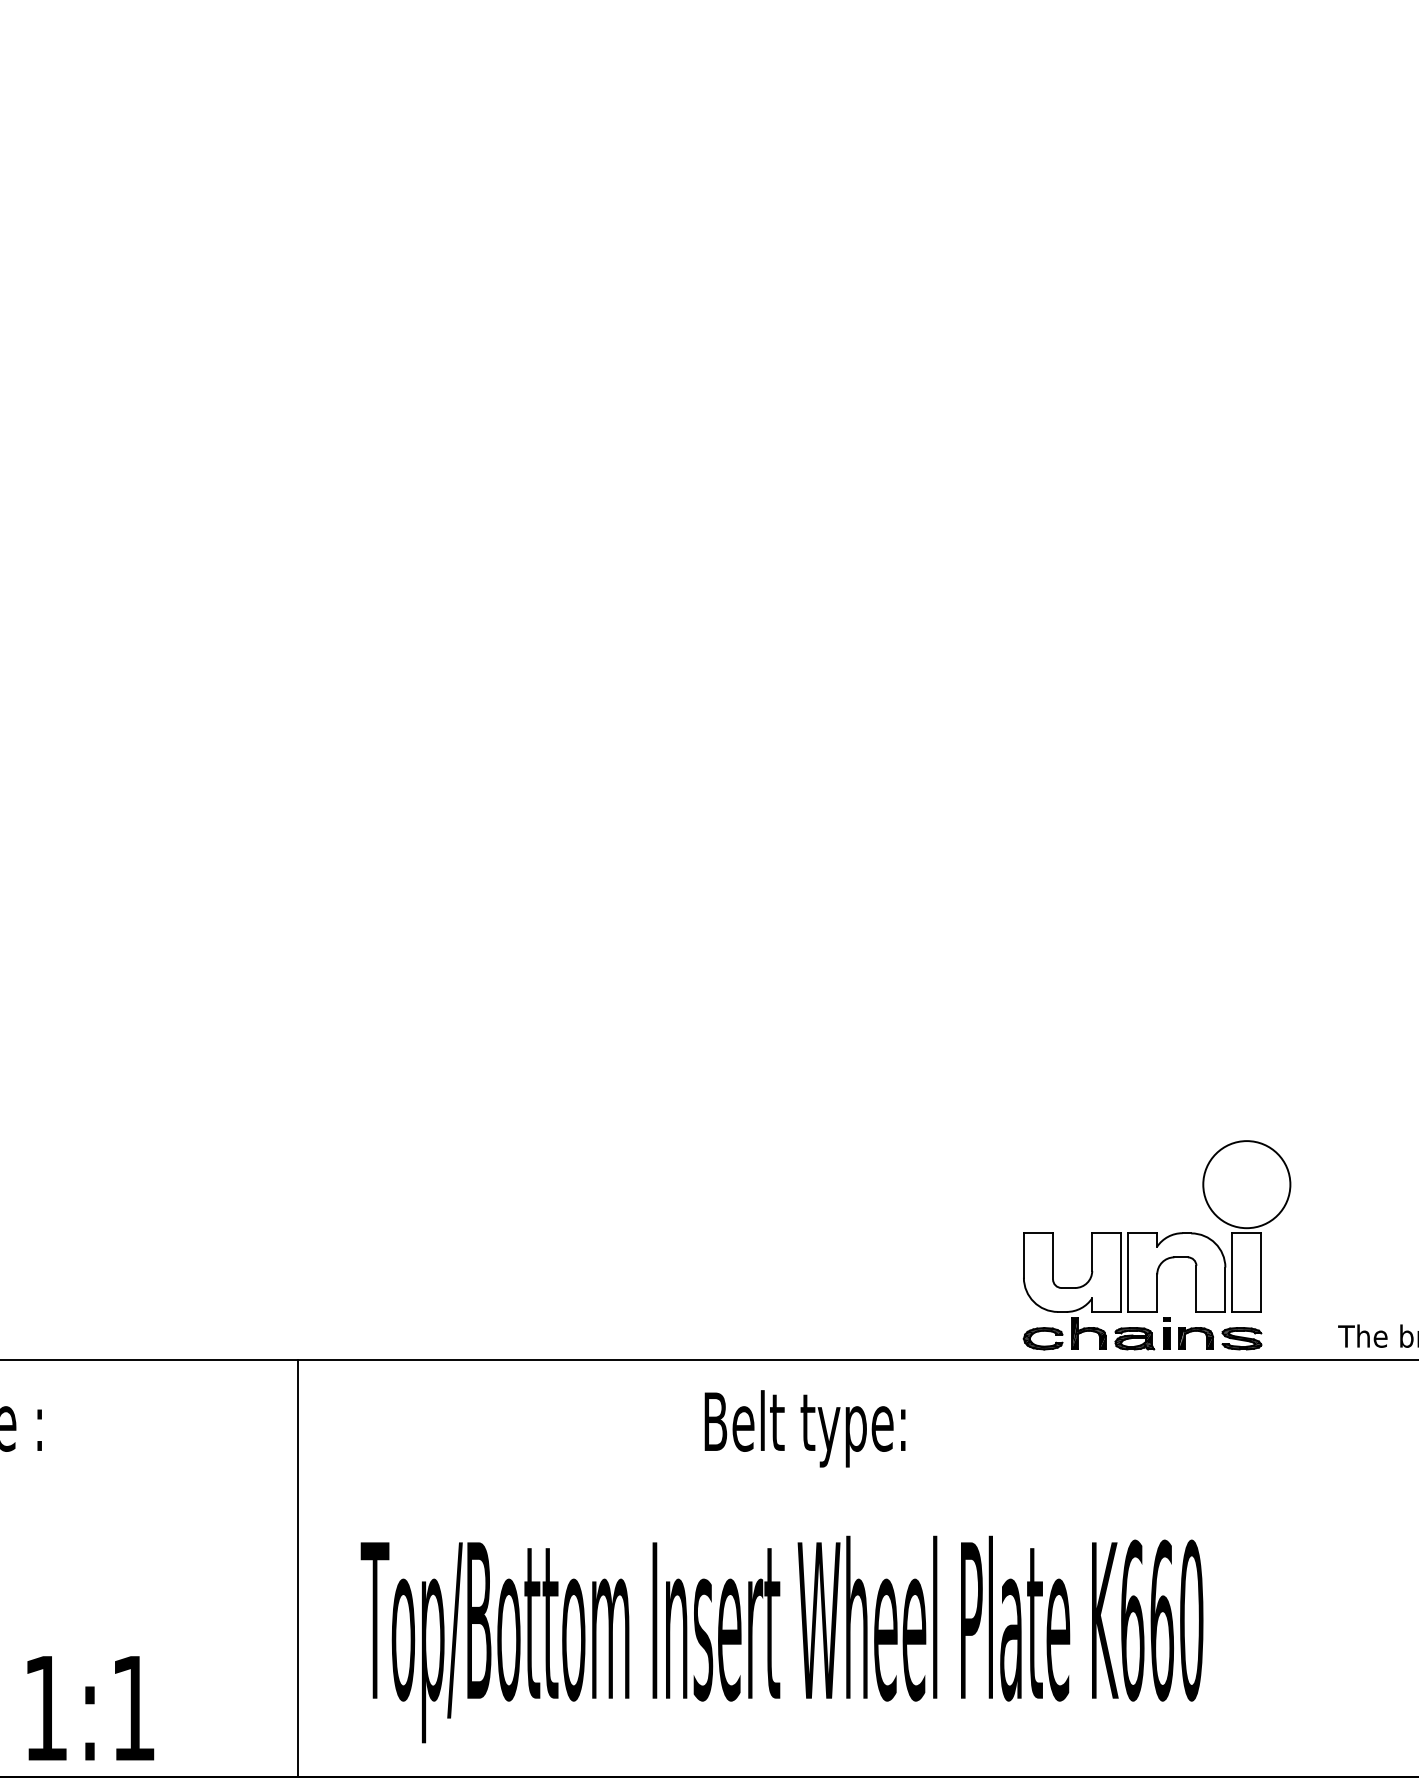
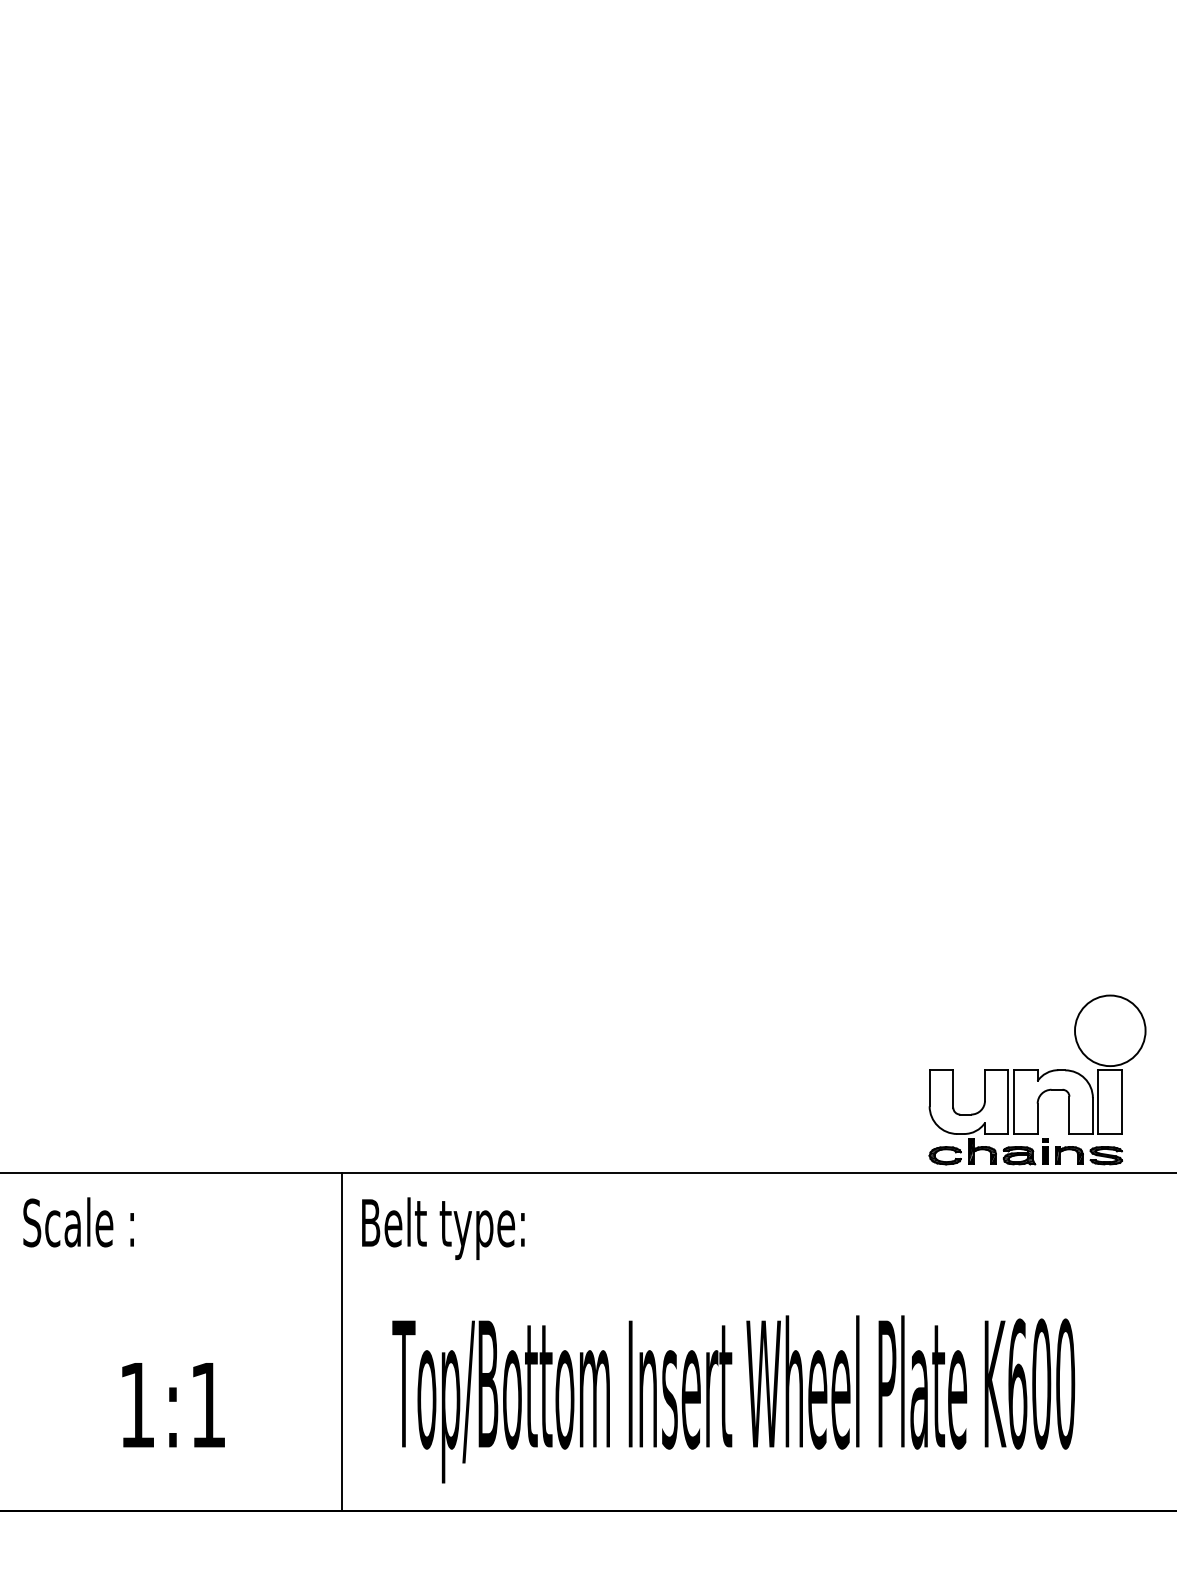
text: (805, 1428) -> (443, 1228), moved
text: (1161, 1619) -> (1041, 1383), K660 -> K600
text: (90, 1708) -> (173, 1405), moved

